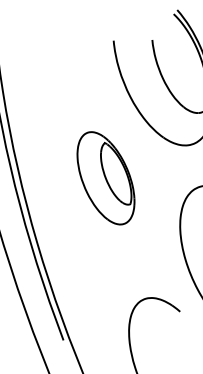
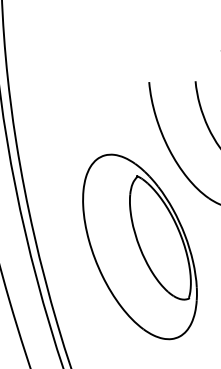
part: (105, 178) -> (139, 247), size x1.67

